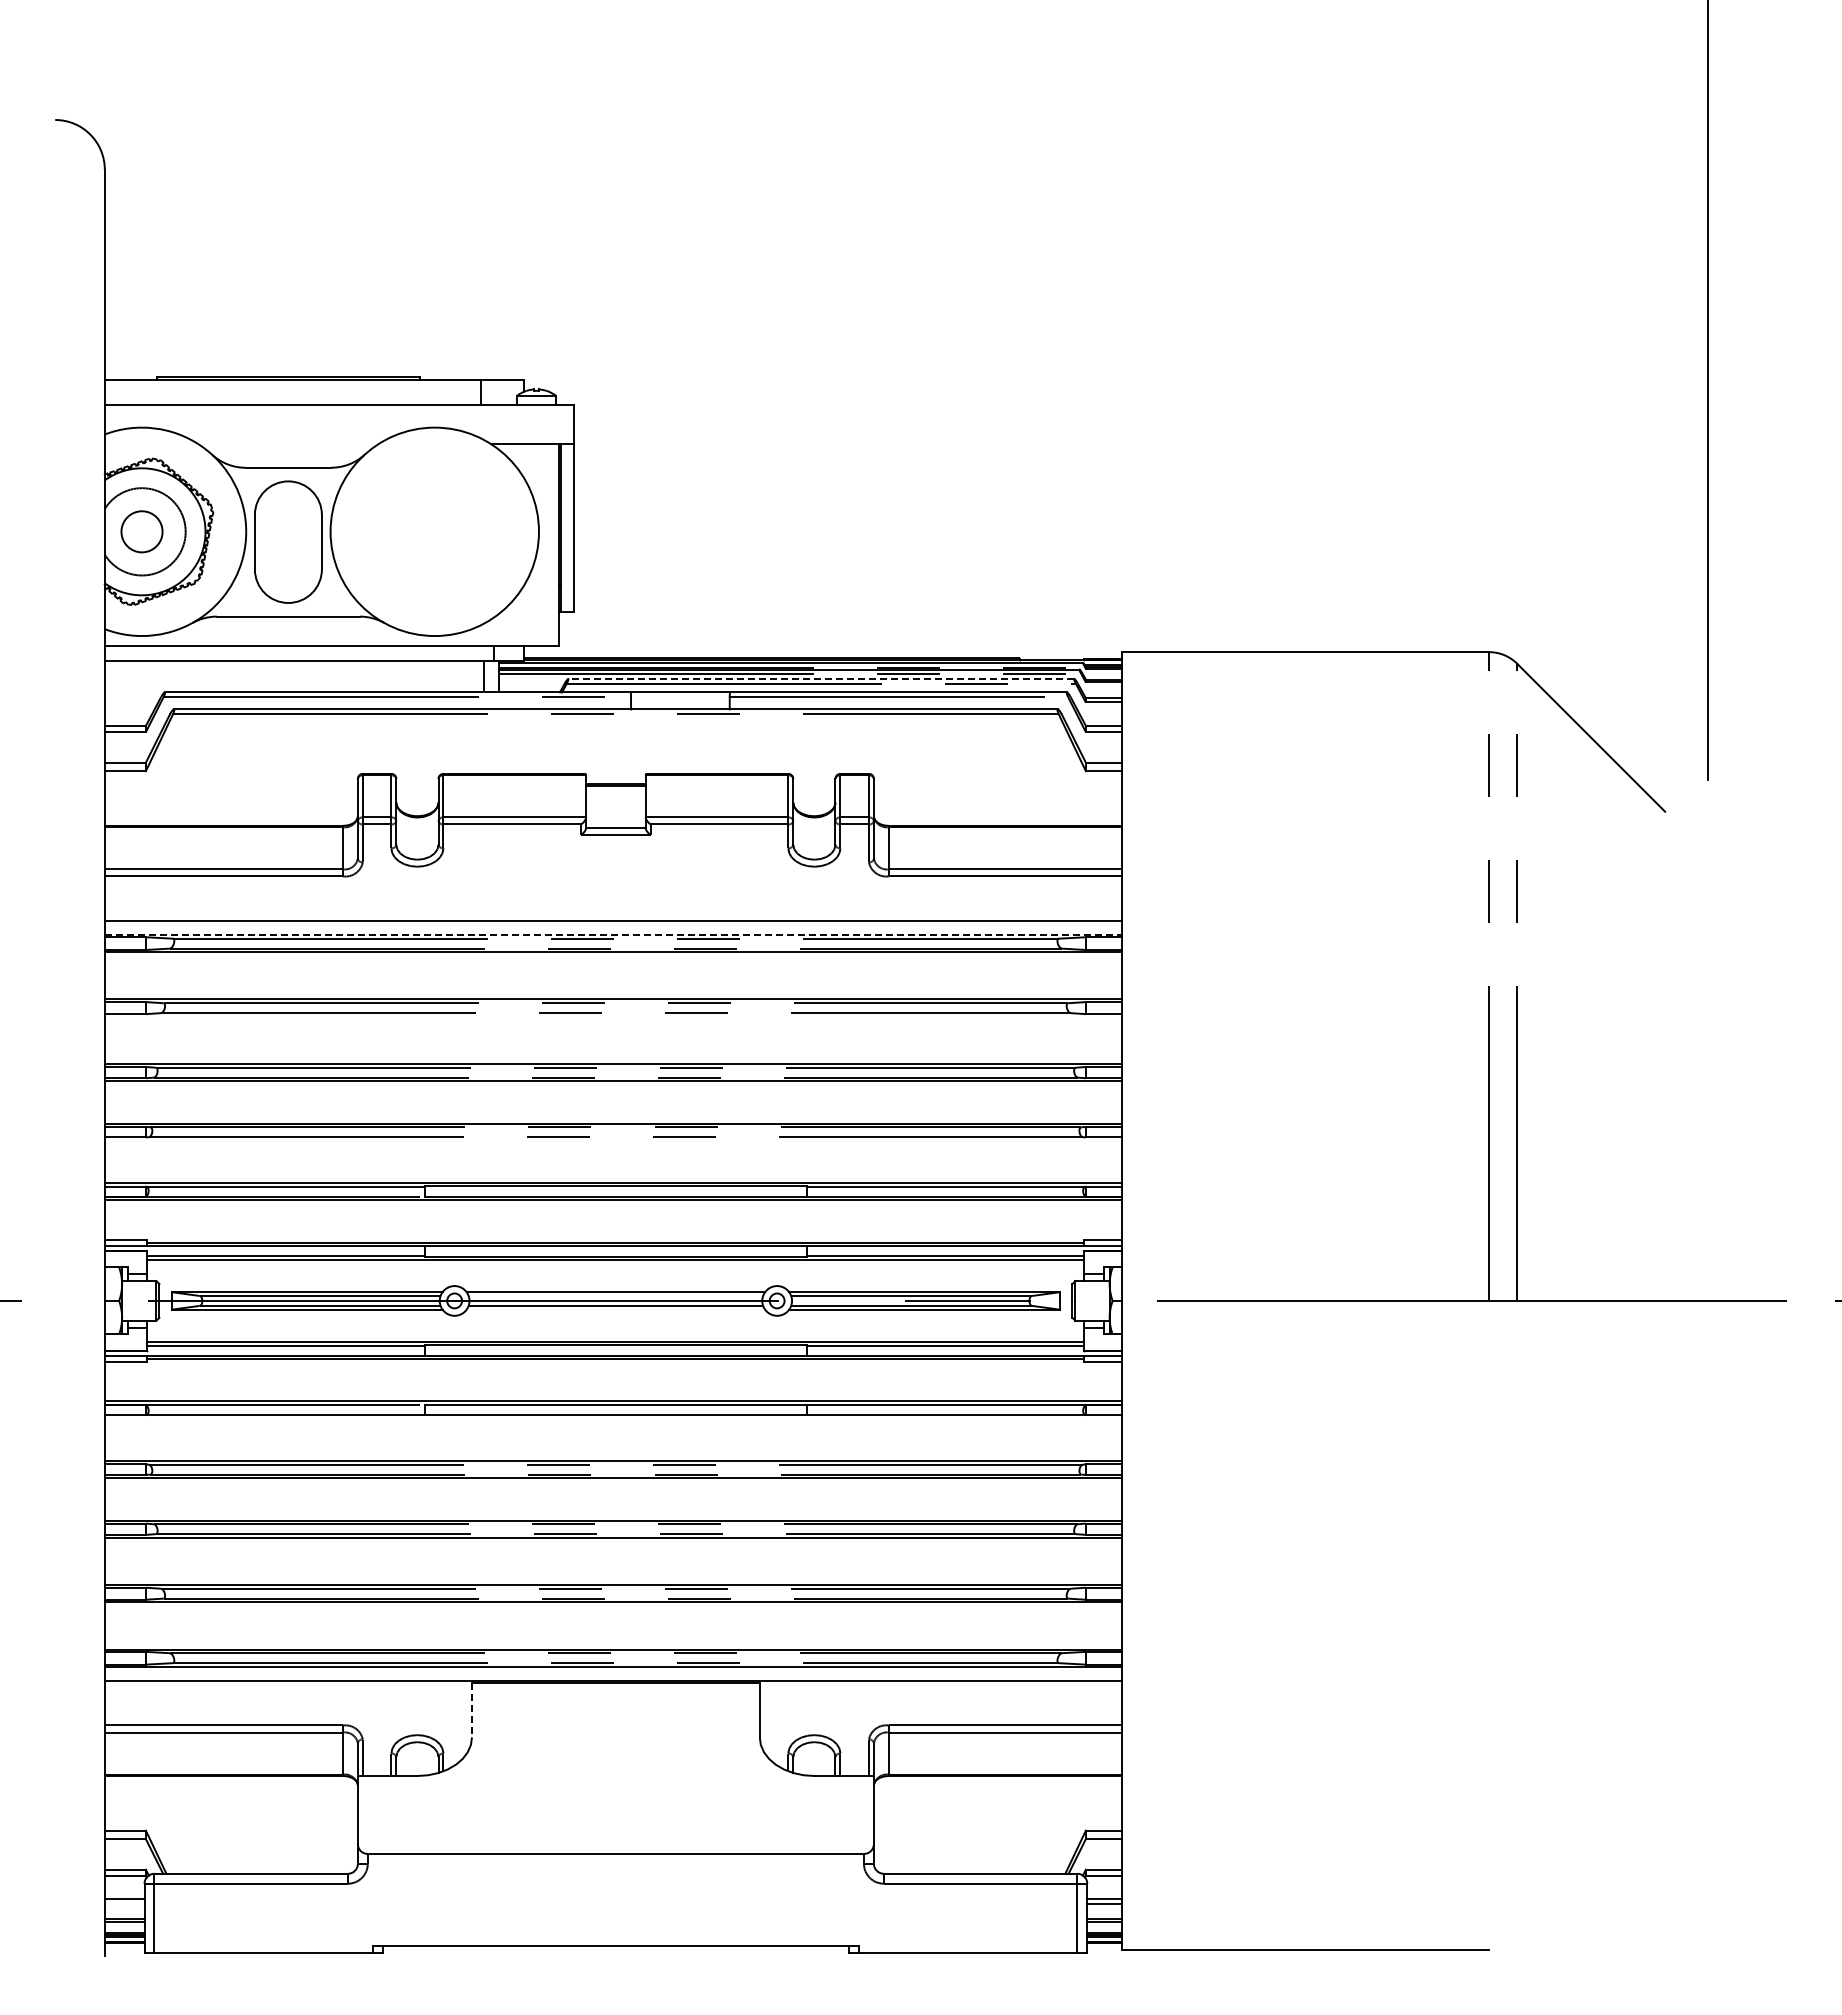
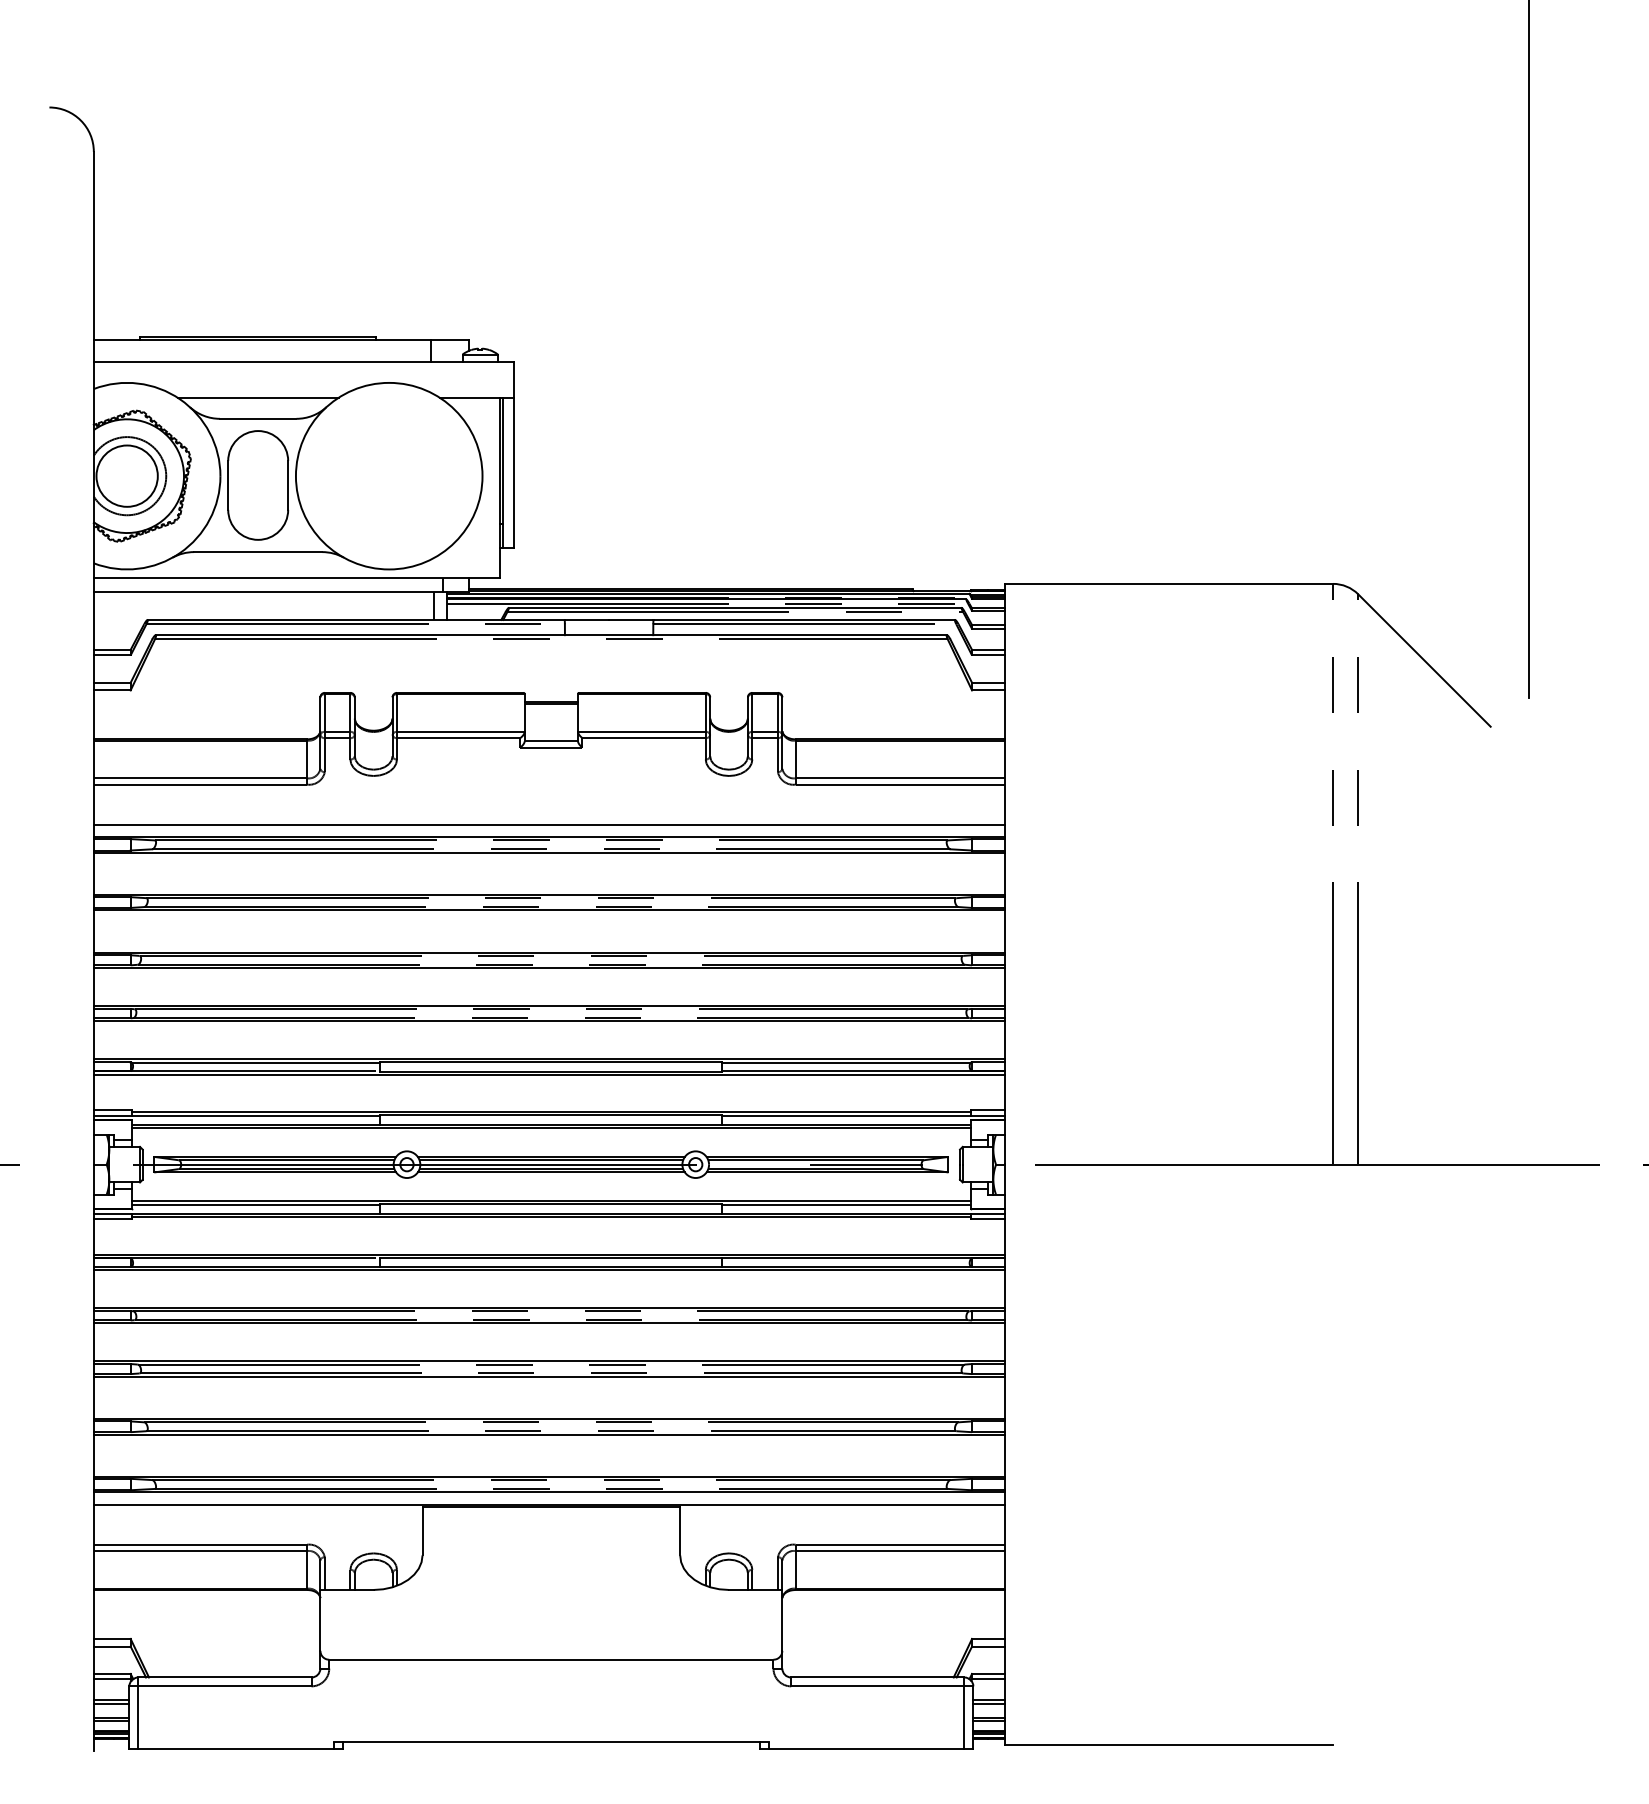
line: (288, 444) -> (258, 398), added
circle: (141, 531) -> (126, 475), size x1.67
line: (820, 678) -> (734, 607), dashed -> solid
line: (613, 934) -> (549, 836), dashed -> solid
line: (613, 1016) -> (549, 910), added
line: (613, 1140) -> (549, 1021), added
line: (615, 1295) -> (551, 1159), added
line: (615, 1309) -> (551, 1172), added
line: (613, 1418) -> (549, 1269), added
line: (472, 1710) -> (423, 1531), dashed -> solid
line: (124, 1903) -> (111, 1704), added

